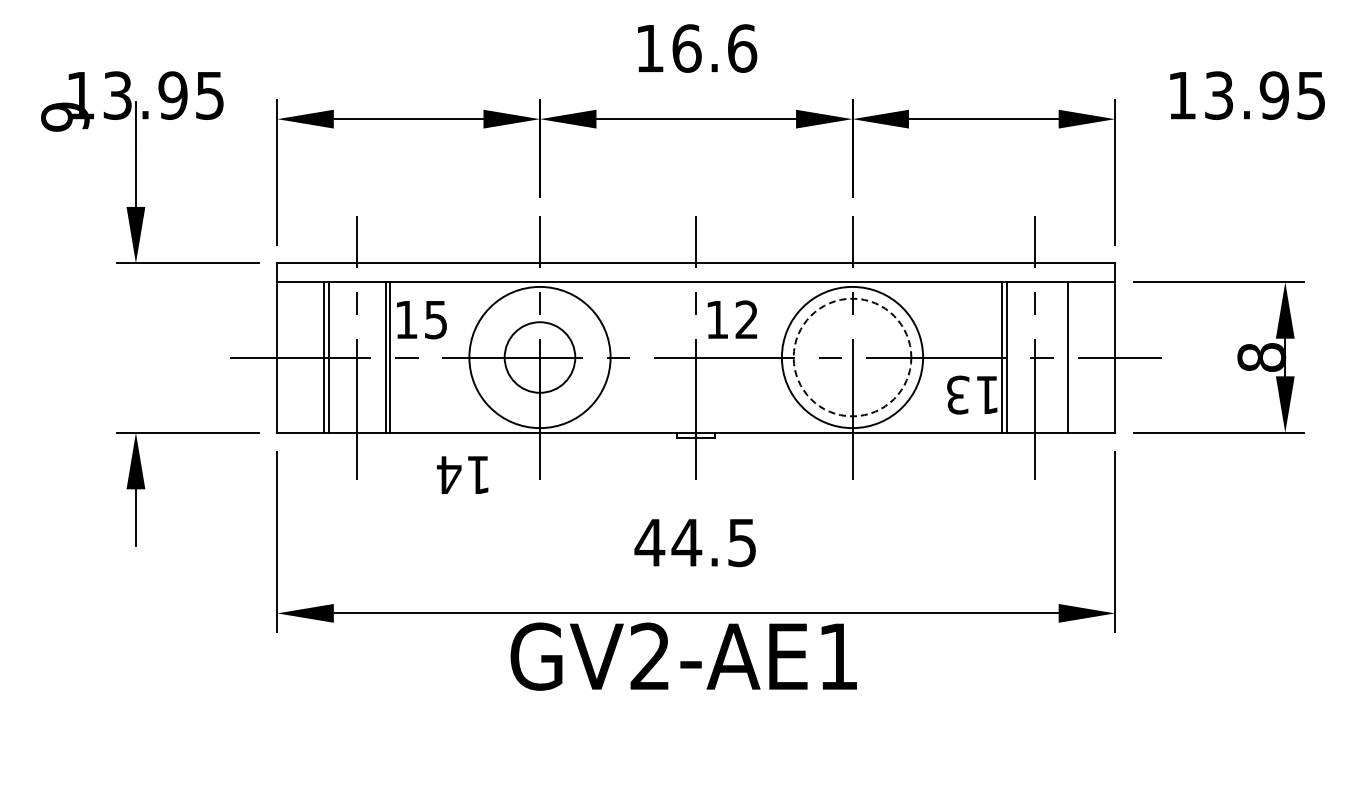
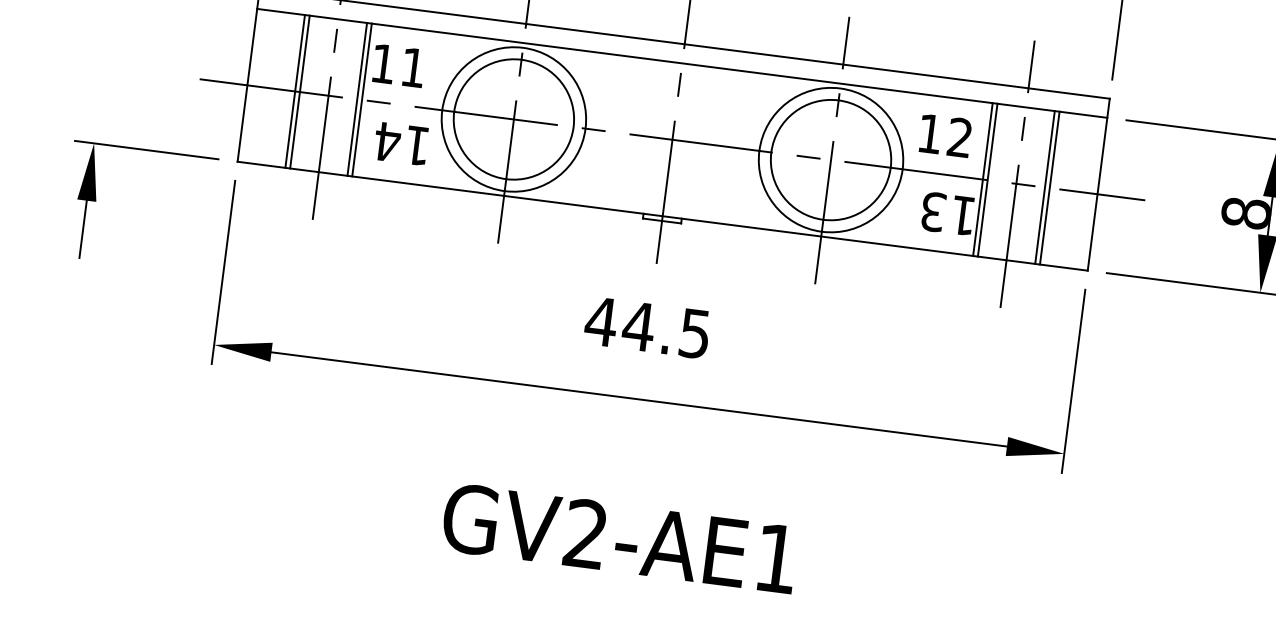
text: (732, 319) -> (945, 135), moved
text: (435, 320) -> (412, 68), 15 -> 11
circle: (539, 357) -> (513, 119), size x1.67
circle: (852, 357) -> (831, 160), dashed -> solid
line: (1063, 357) -> (1045, 187), added
text: (462, 474) -> (401, 143), moved
text: (683, 656) -> (619, 538), moved

